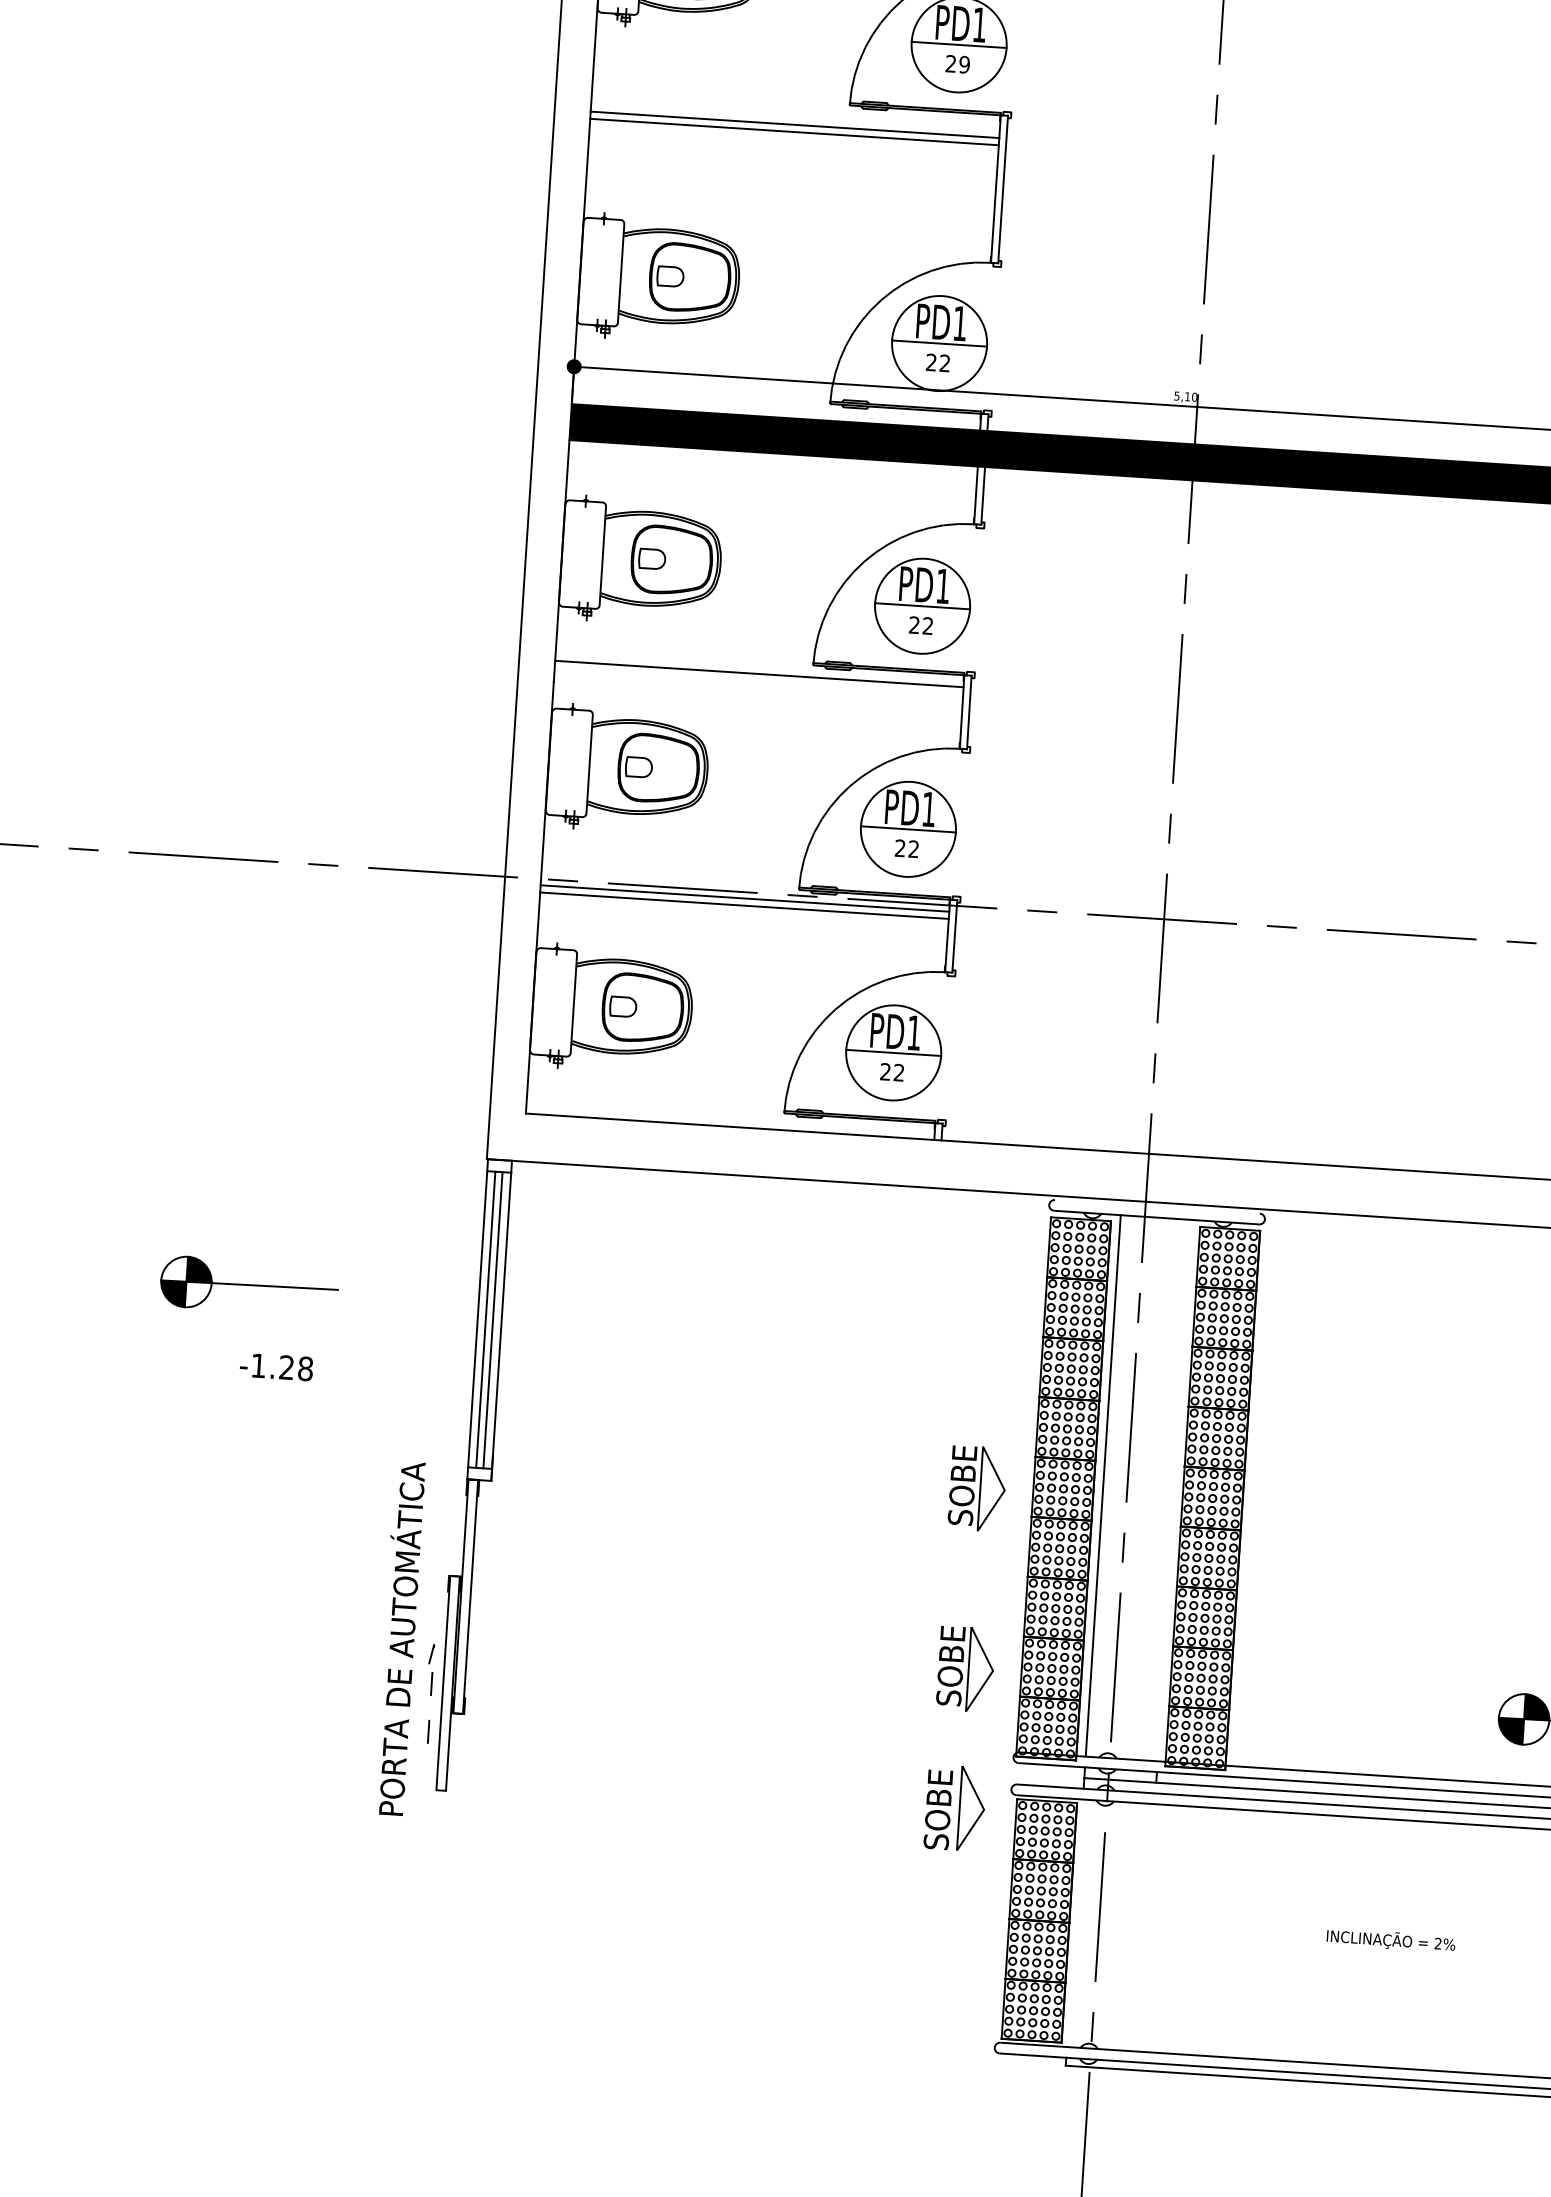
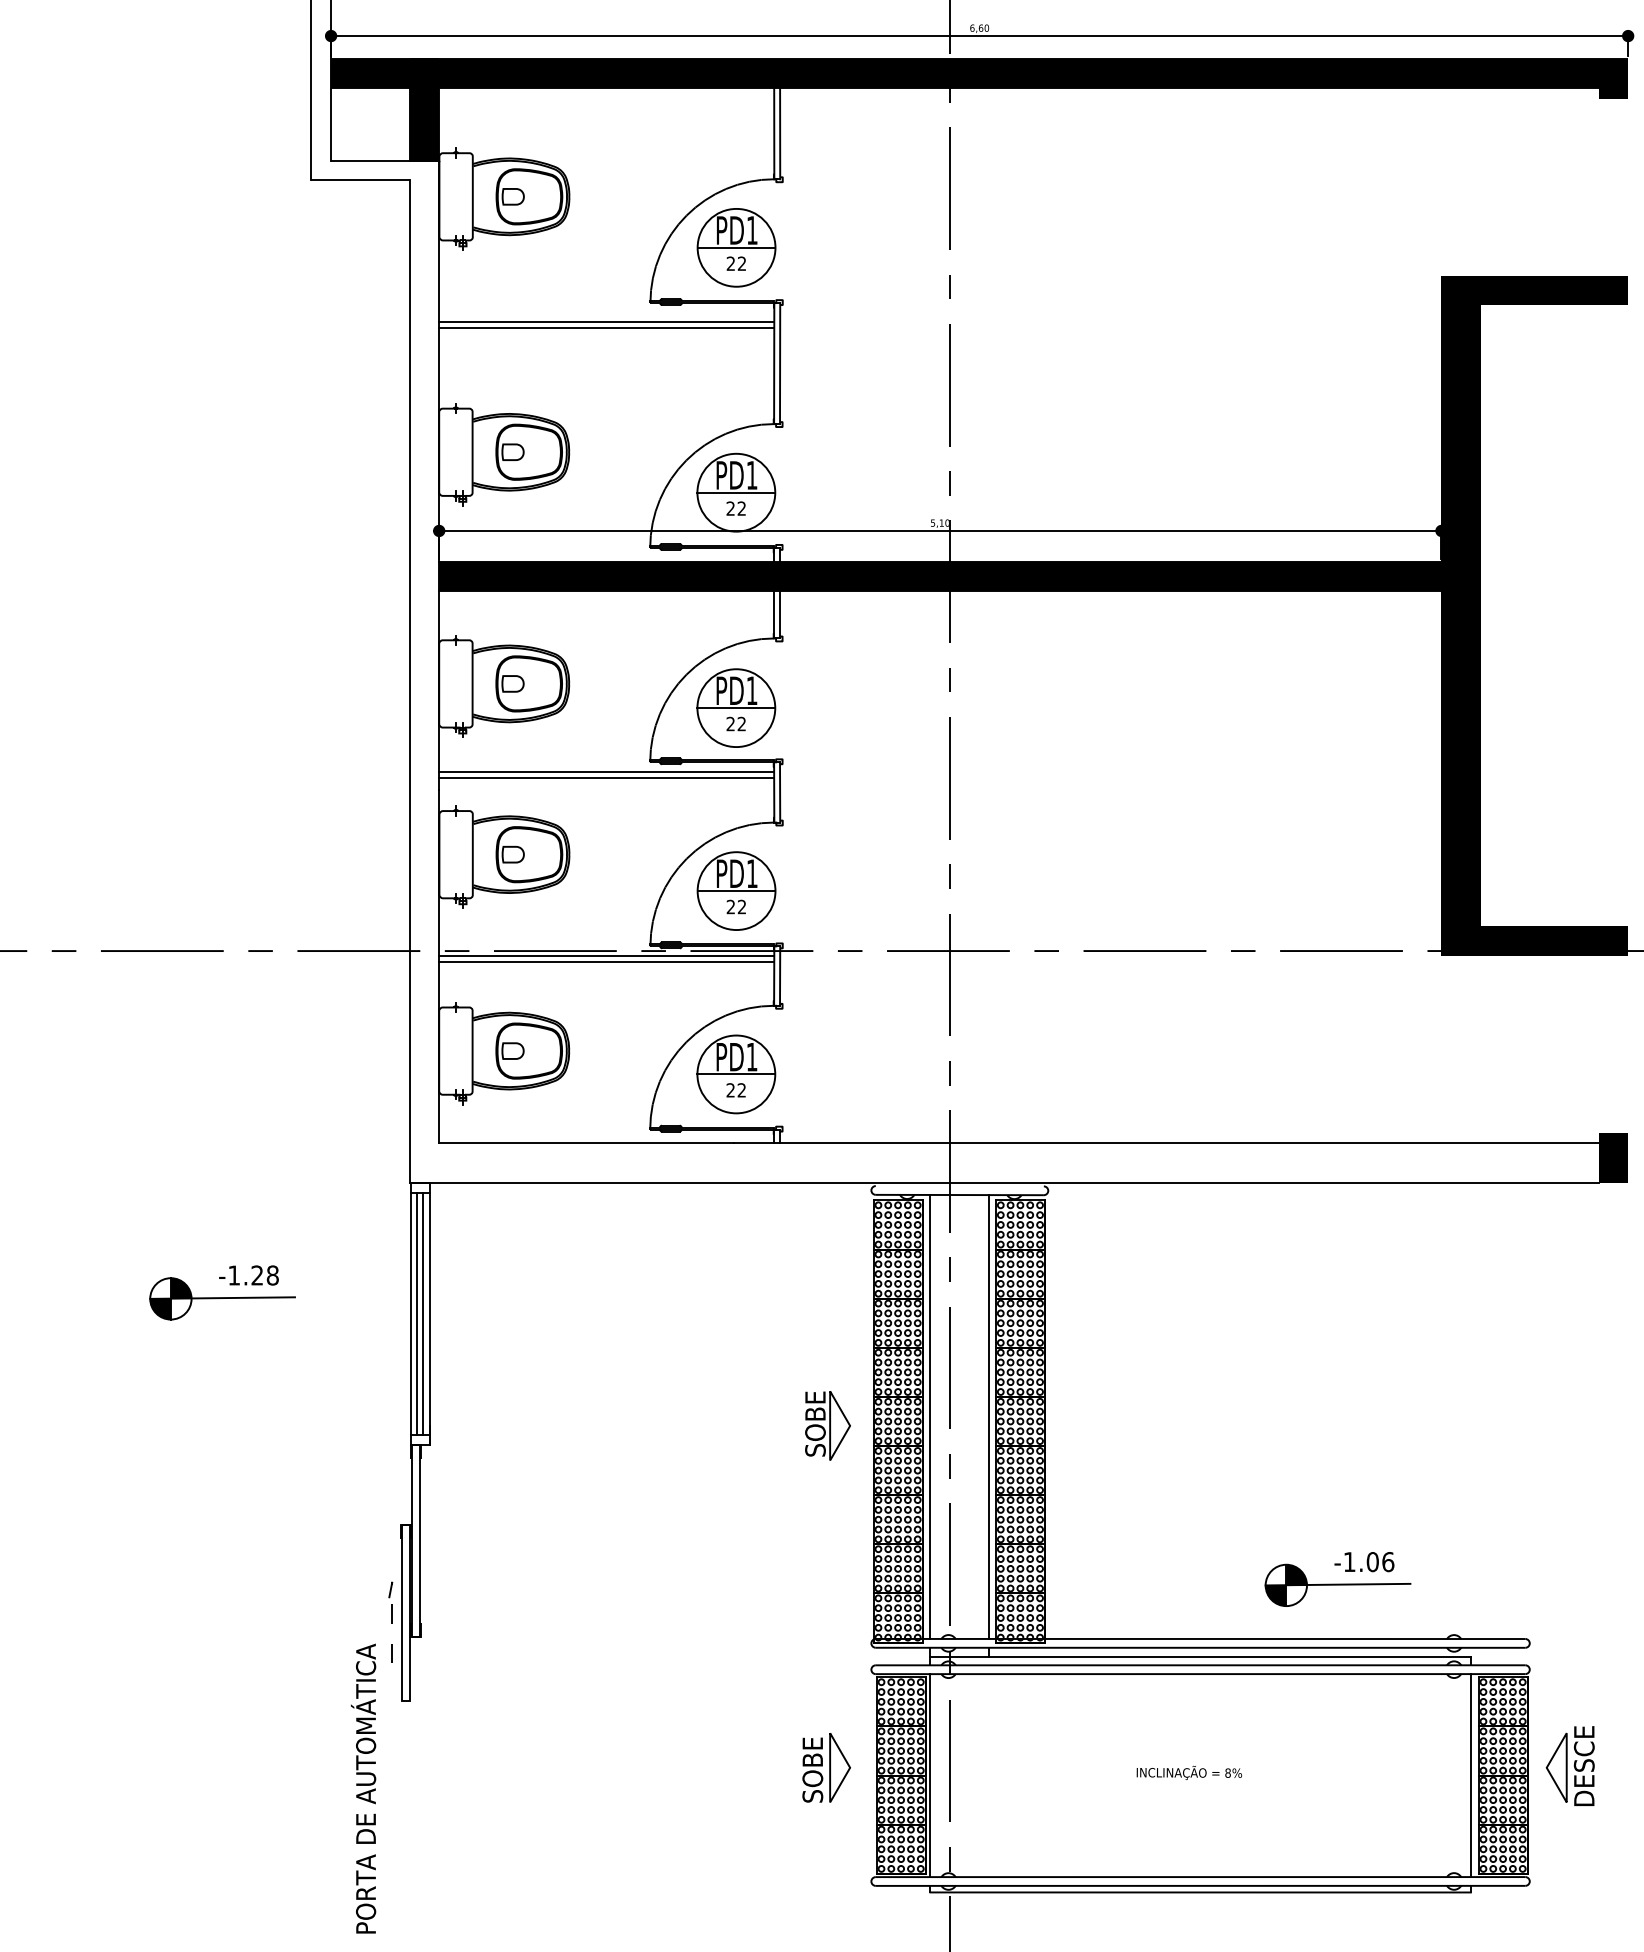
text: (963, 64) -> (741, 263), 29 -> 22
line: (758, 681) -> (606, 778), added
text: (275, 1366) -> (248, 1275), moved
line: (1175, 1490) -> (989, 1416), added
text: (399, 1638) -> (363, 1788), moved
part: (965, 1668) -> (827, 1573), removed
part: (955, 1807) -> (826, 1767), moved
line: (1075, 1923) -> (930, 1775), added
text: (1437, 1942) -> (1227, 1772), 2%%% -> 8%%%

